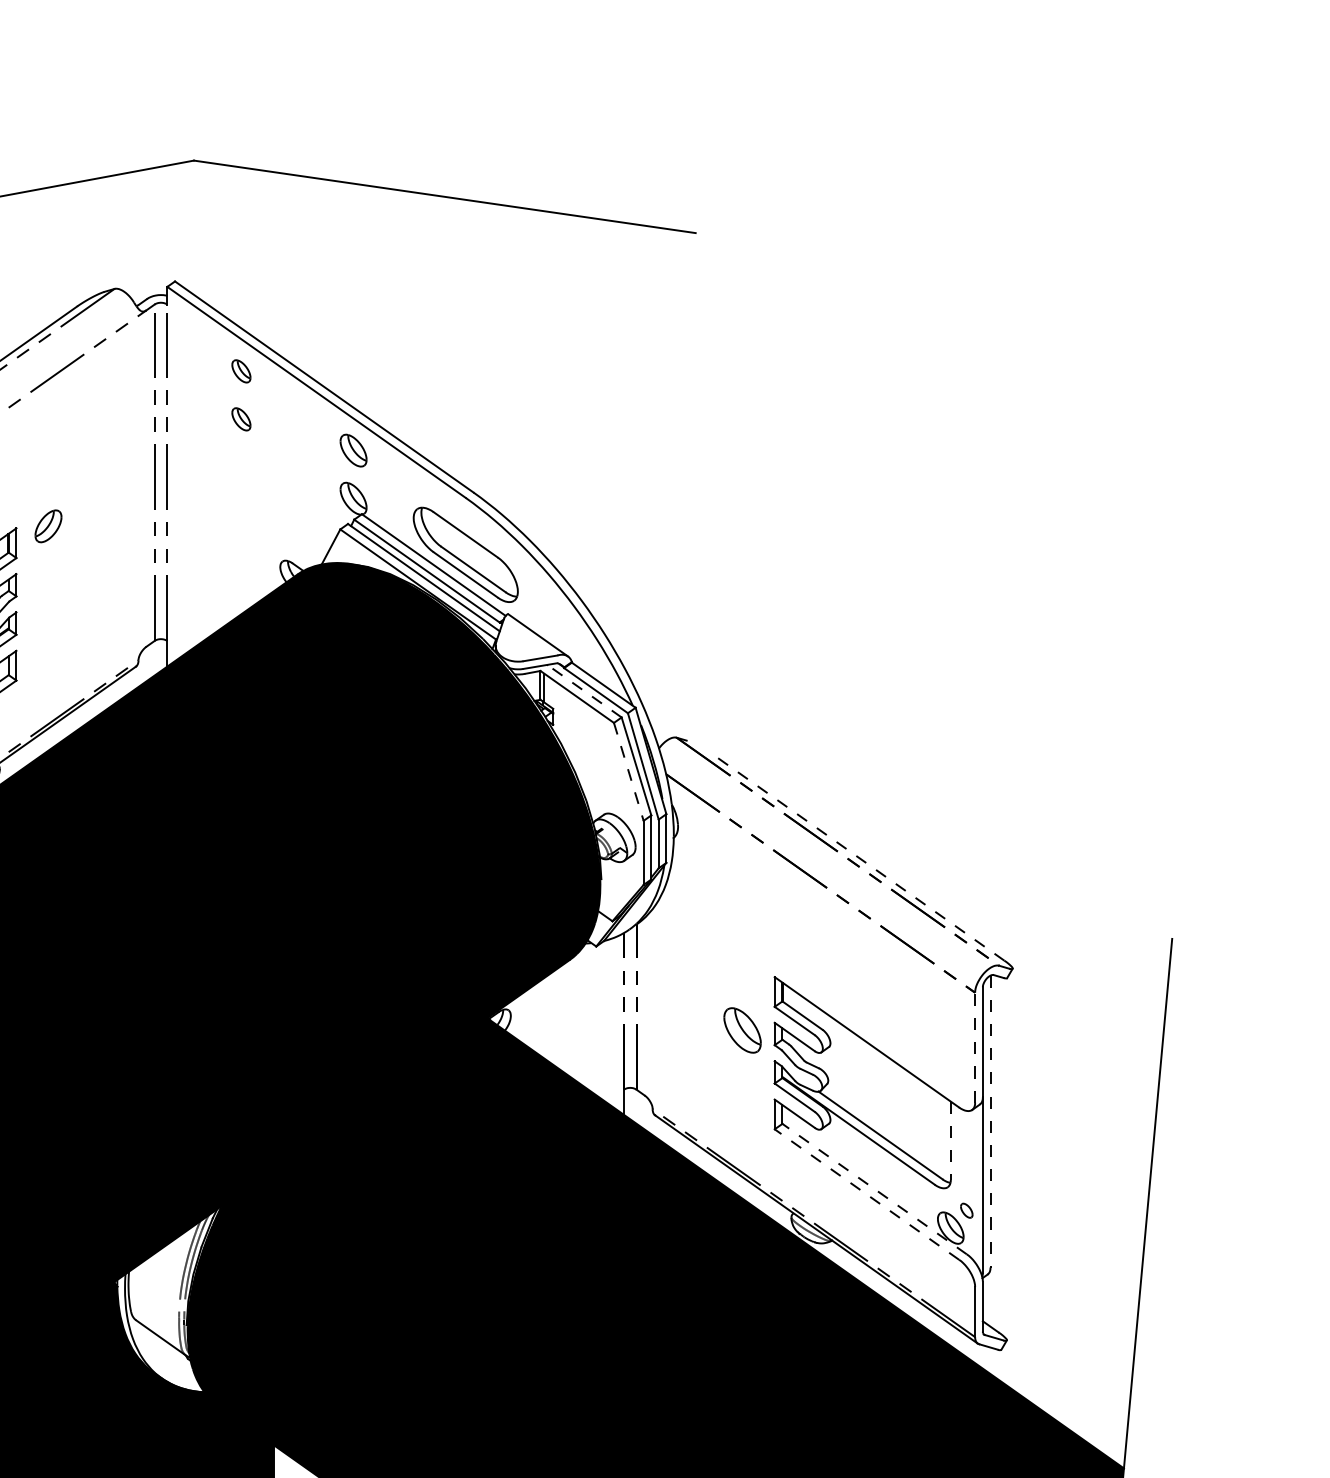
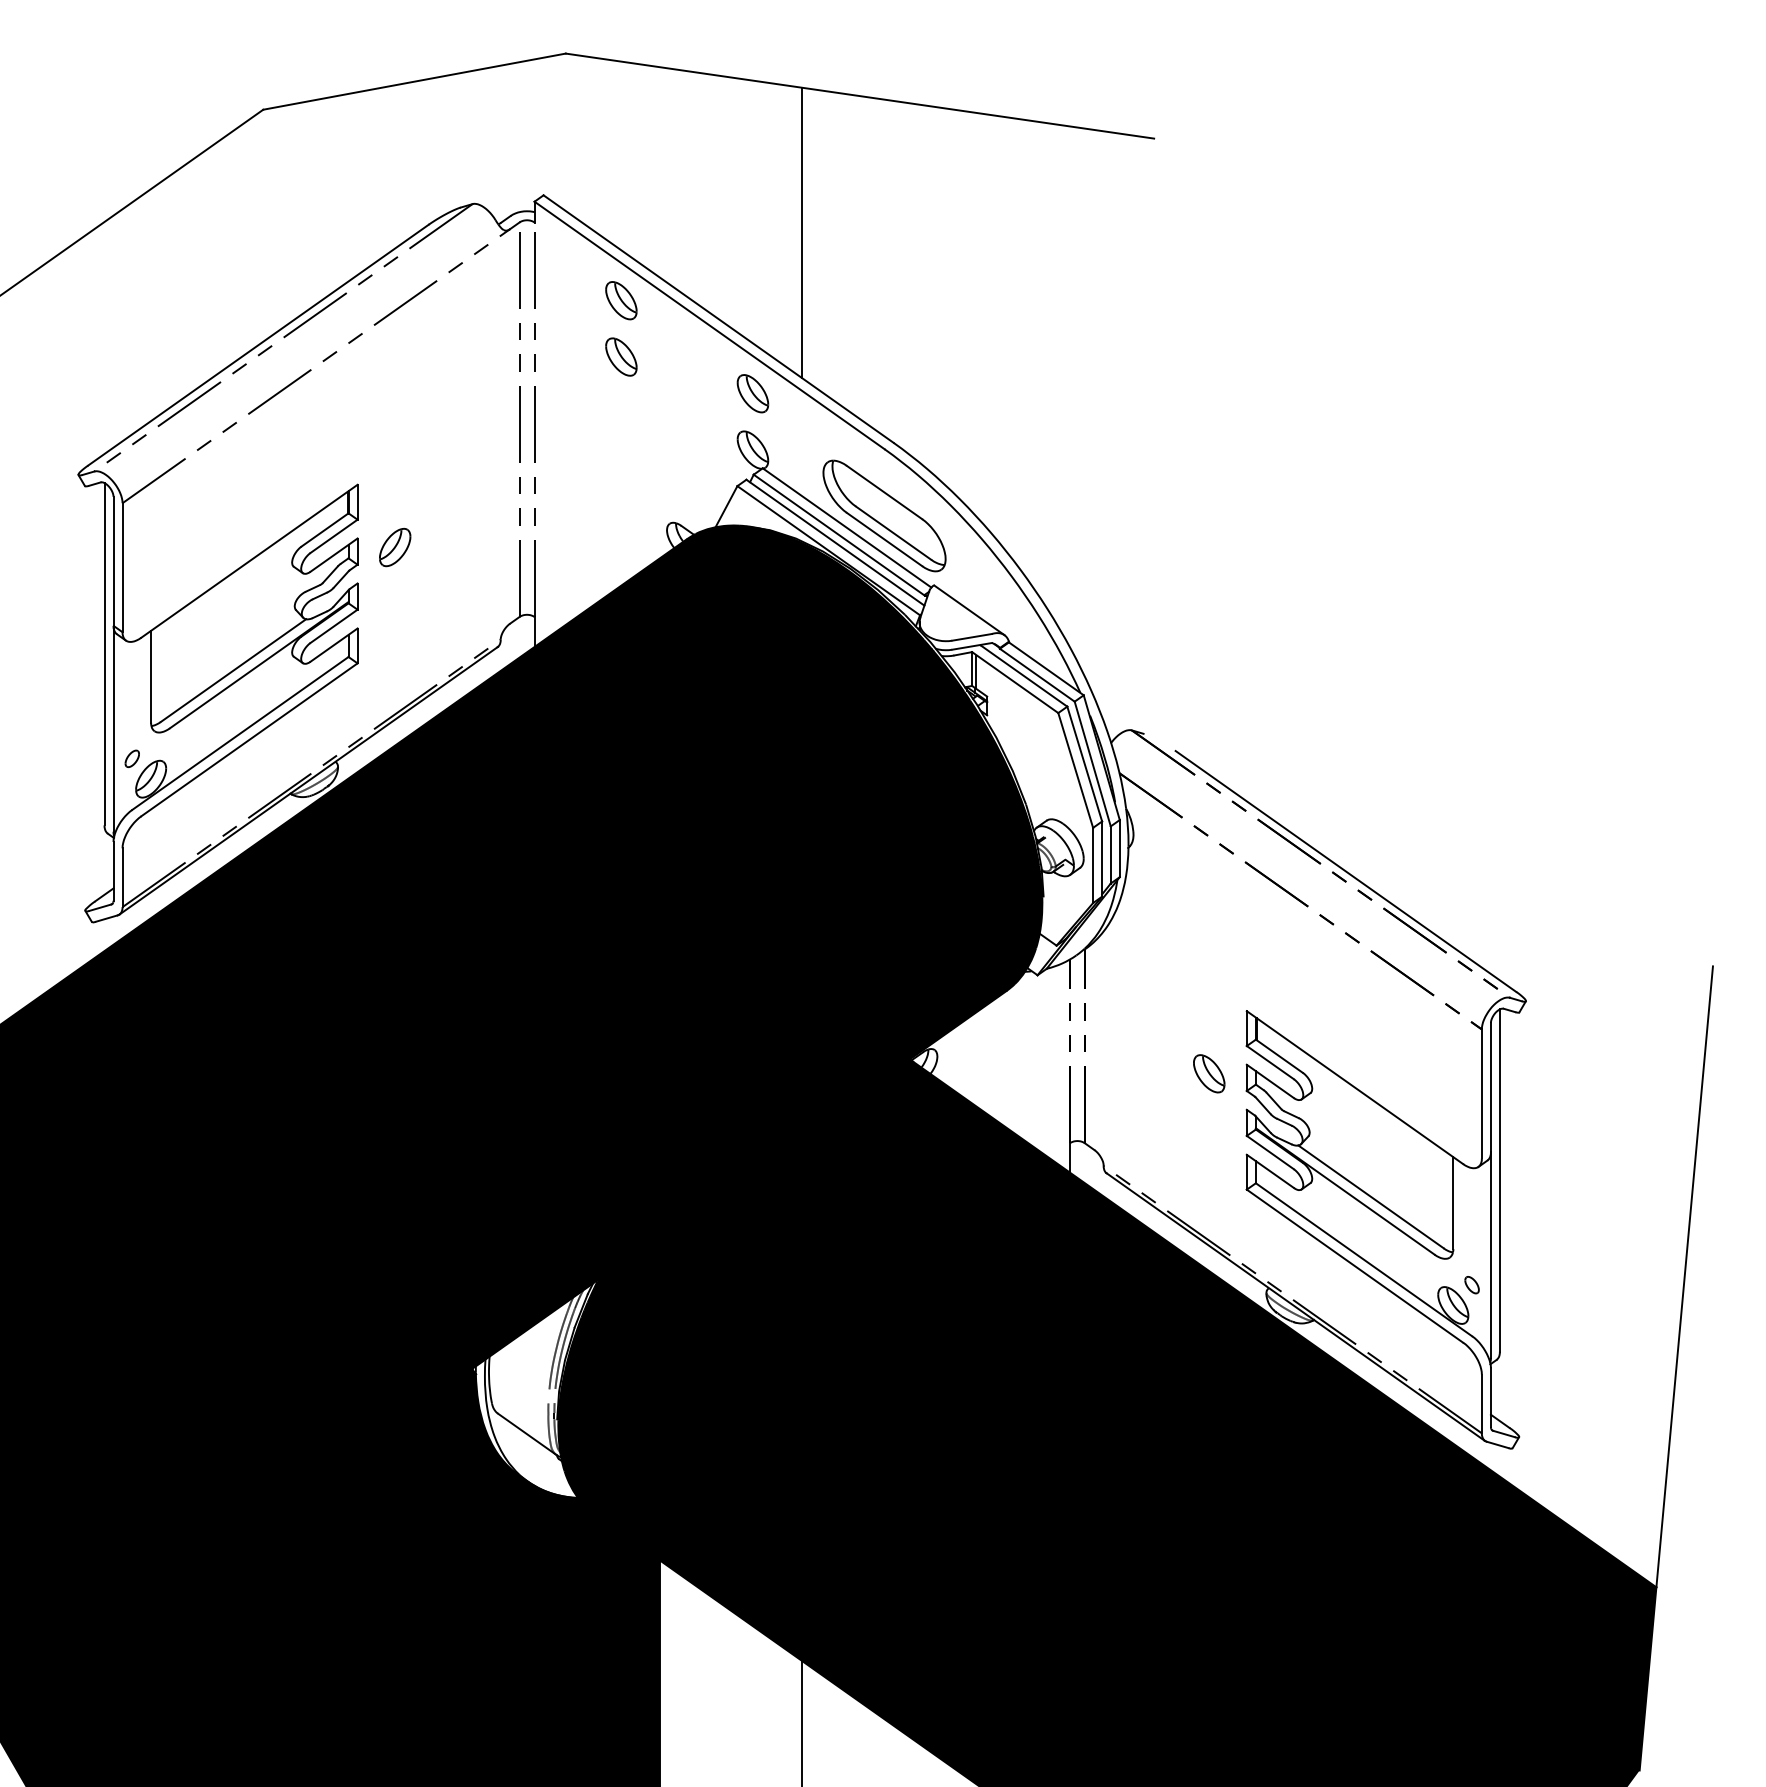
line: (395, 313) -> (802, 232), added
part: (241, 371) -> (621, 300), size x1.43
part: (241, 418) -> (621, 356), size x1.43
part: (48, 526) -> (395, 547), moved
line: (585, 691) -> (1024, 676), dashed -> solid
line: (628, 771) -> (1075, 770), dashed -> solid
line: (858, 858) -> (1345, 871), dashed -> solid
part: (742, 1030) -> (1209, 1073), size x0.71
line: (974, 1047) -> (1481, 1093), dashed -> solid
line: (990, 1122) -> (1499, 1181), dashed -> solid
line: (950, 1141) -> (1453, 1203), dashed -> solid
line: (874, 1188) -> (1363, 1259), dashed -> solid
line: (866, 1194) -> (1354, 1265), dashed -> solid

